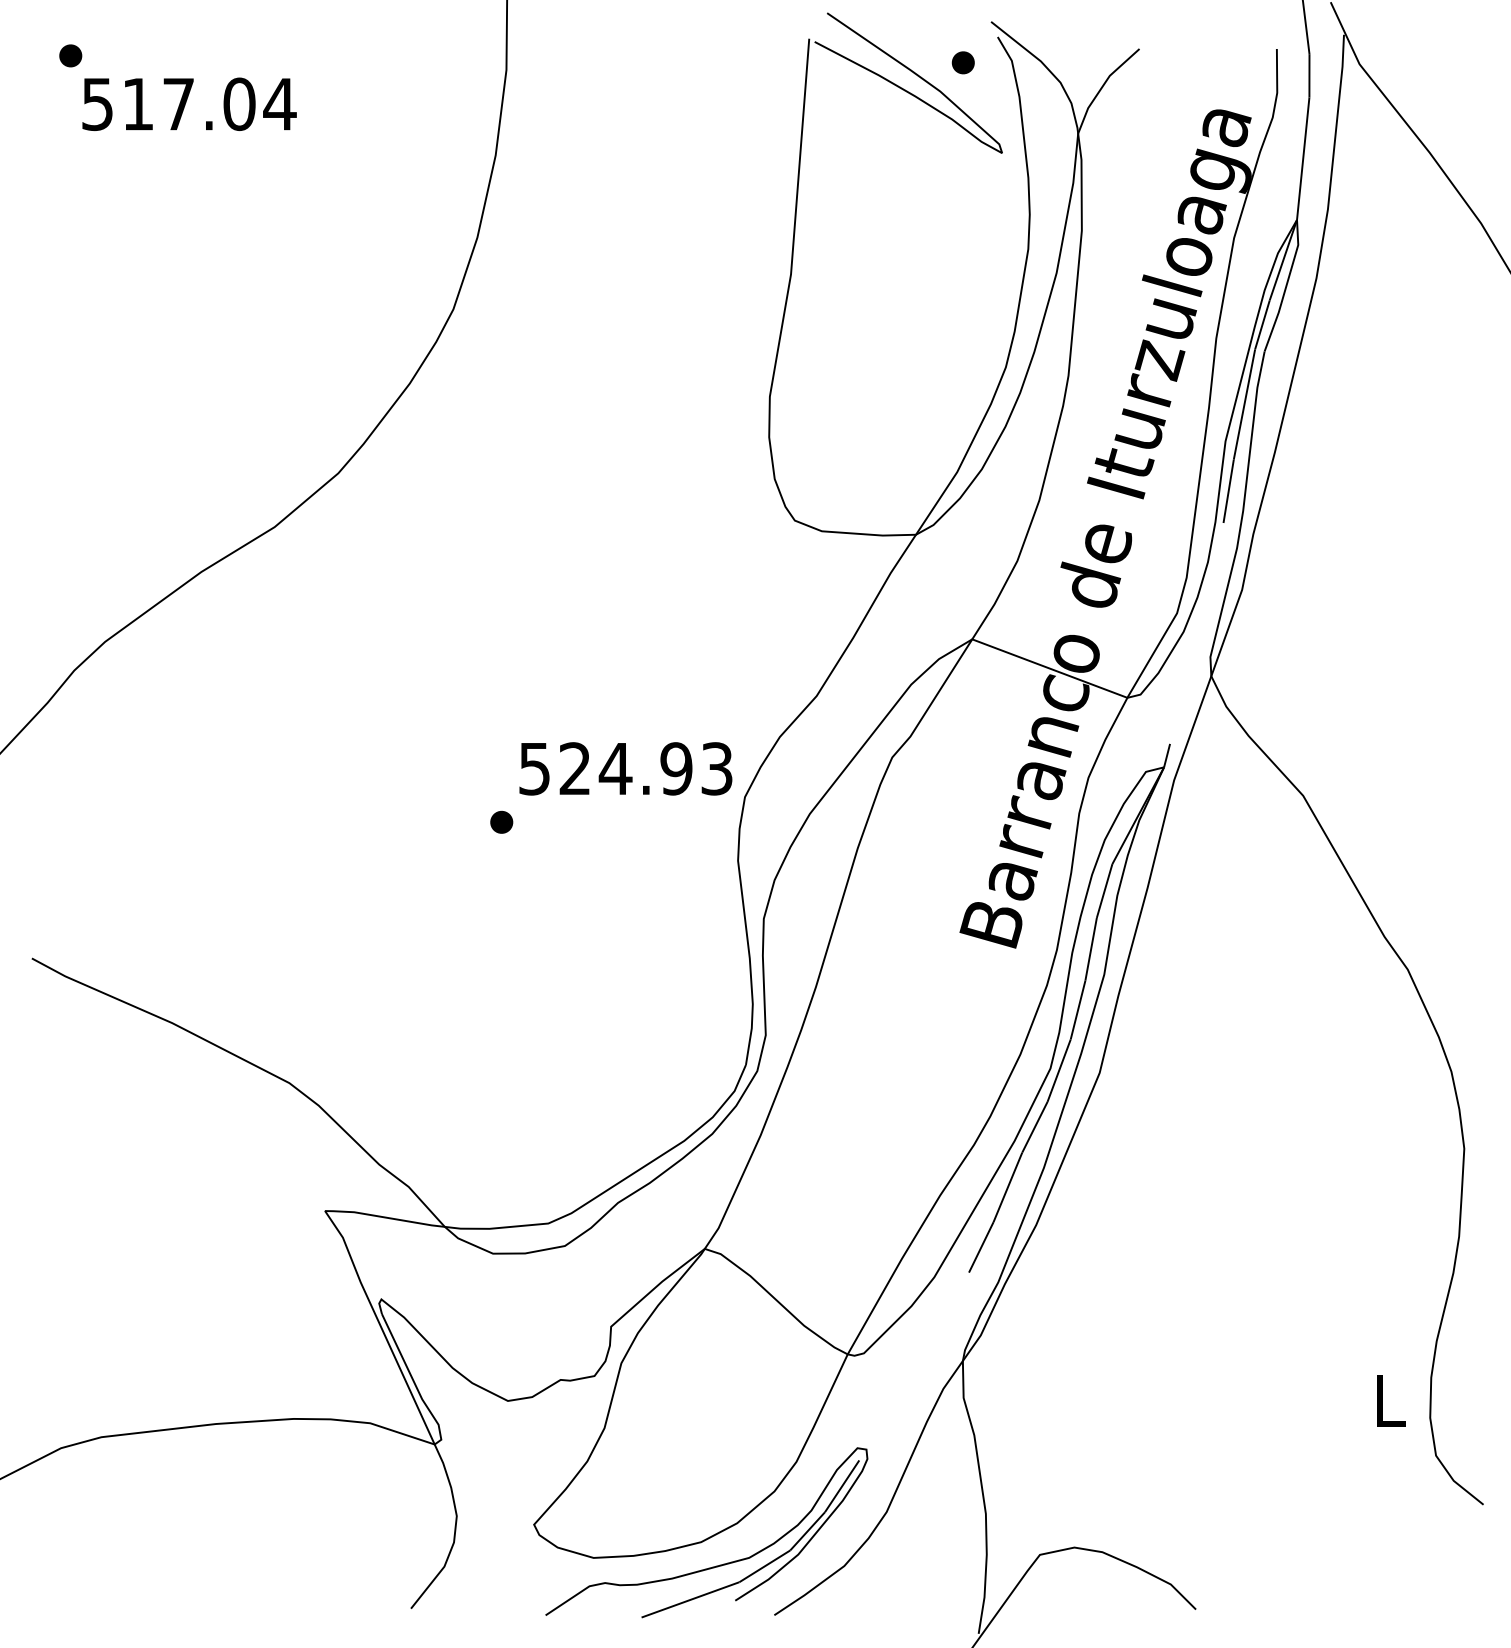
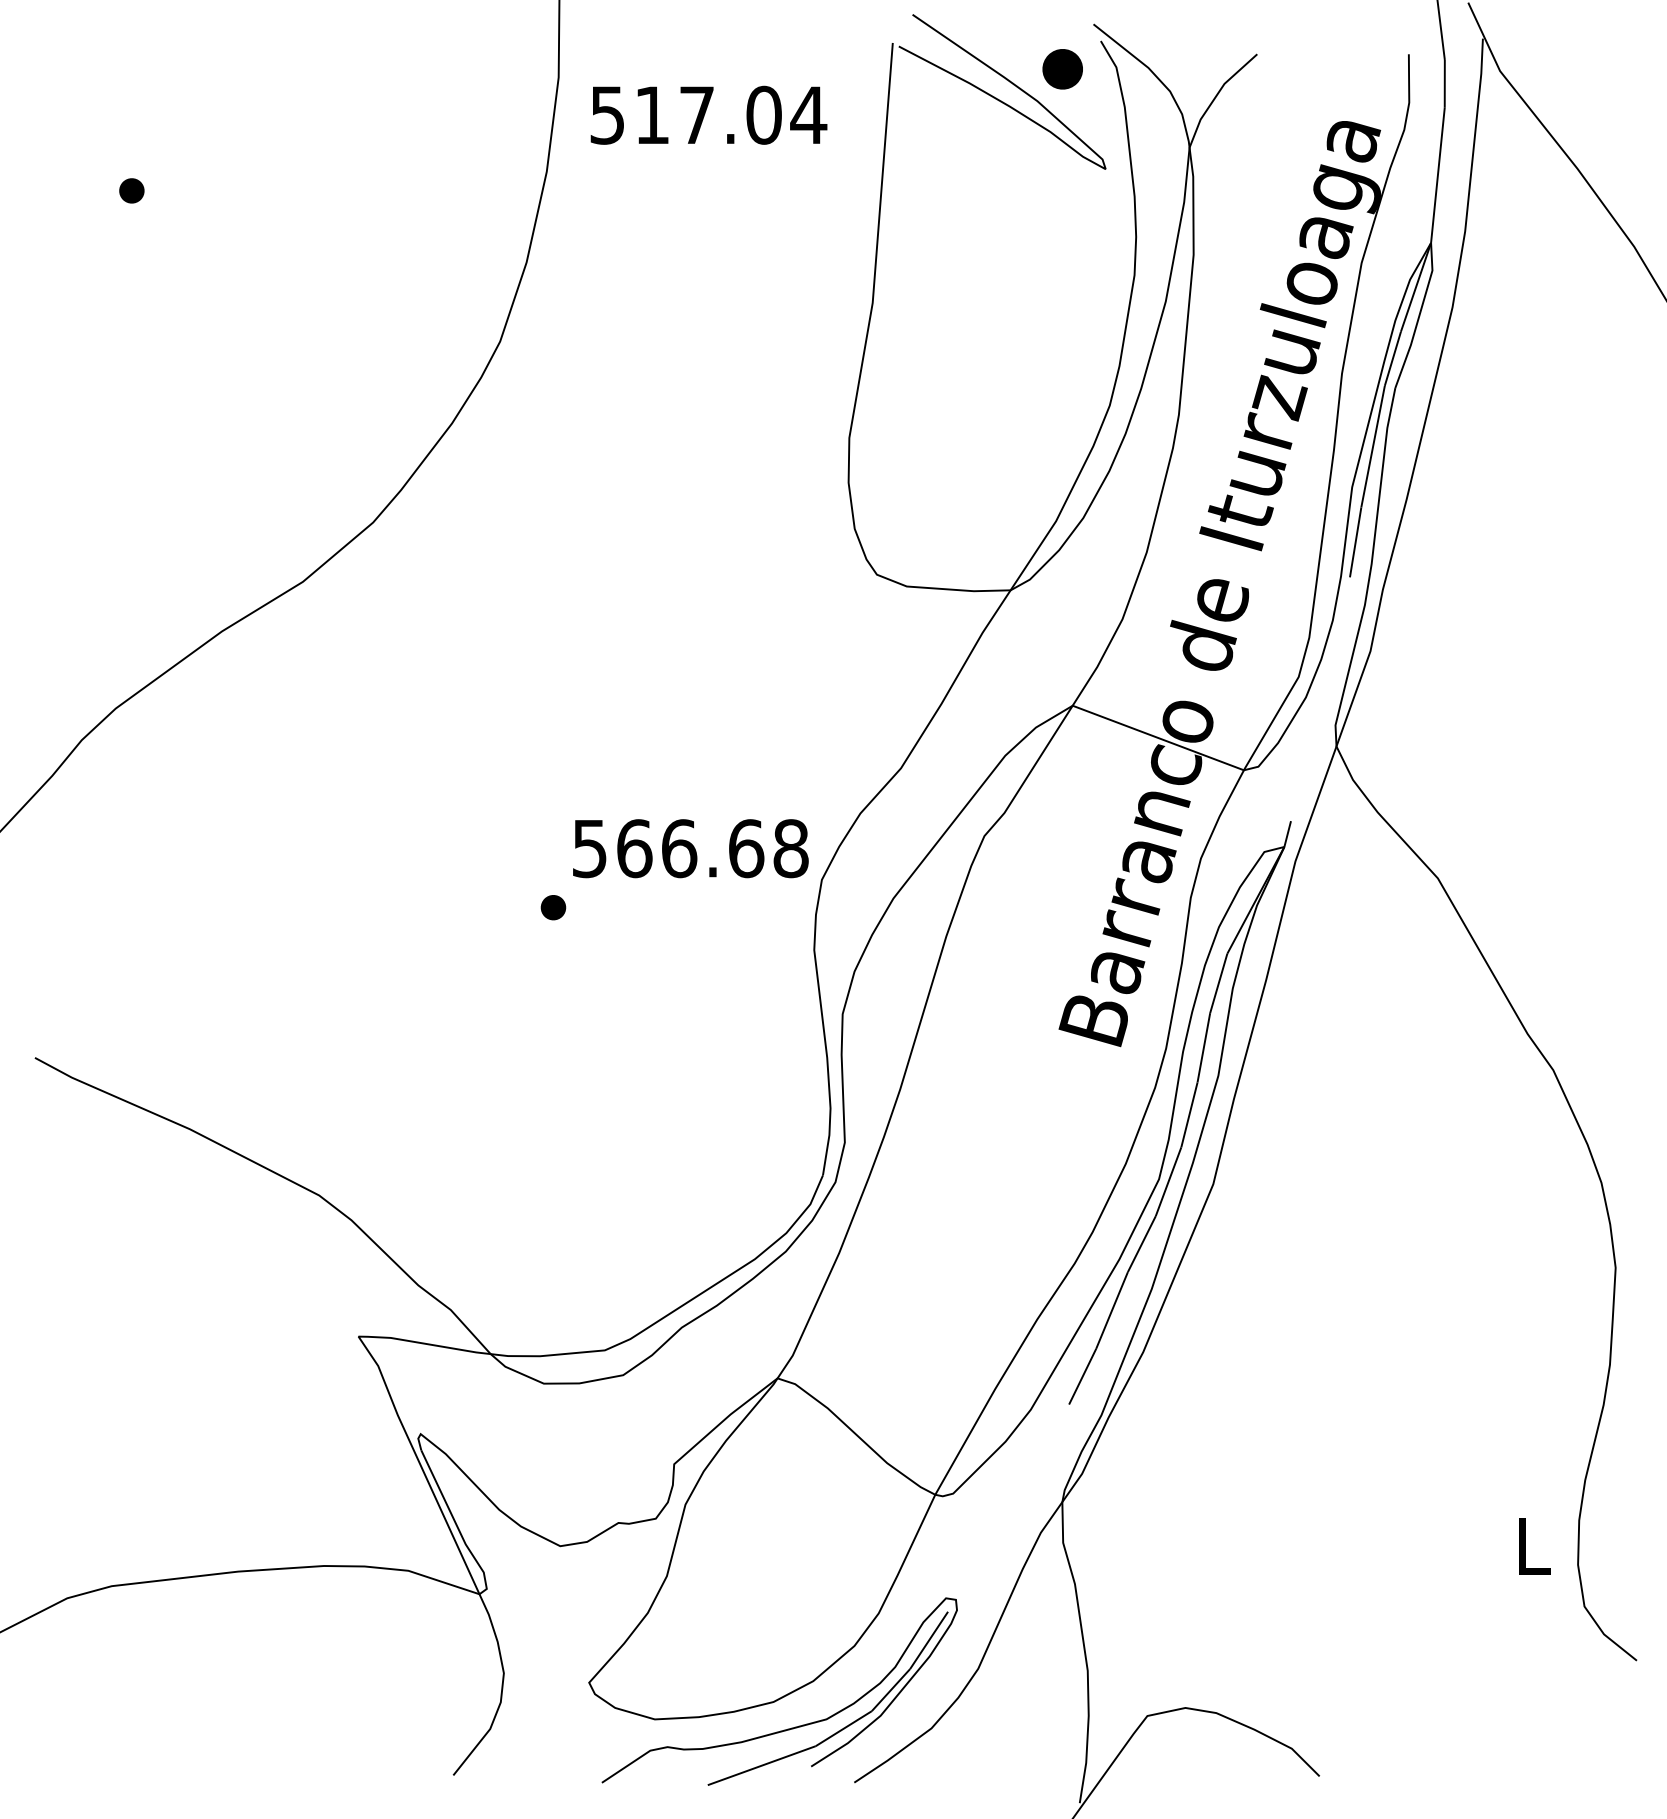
part: (70, 55) -> (131, 190), moved
part: (963, 62) -> (1062, 69), size x1.6
text: (189, 103) -> (708, 114), moved
text: (645, 768) -> (712, 848), 524.93 -> 566.68

